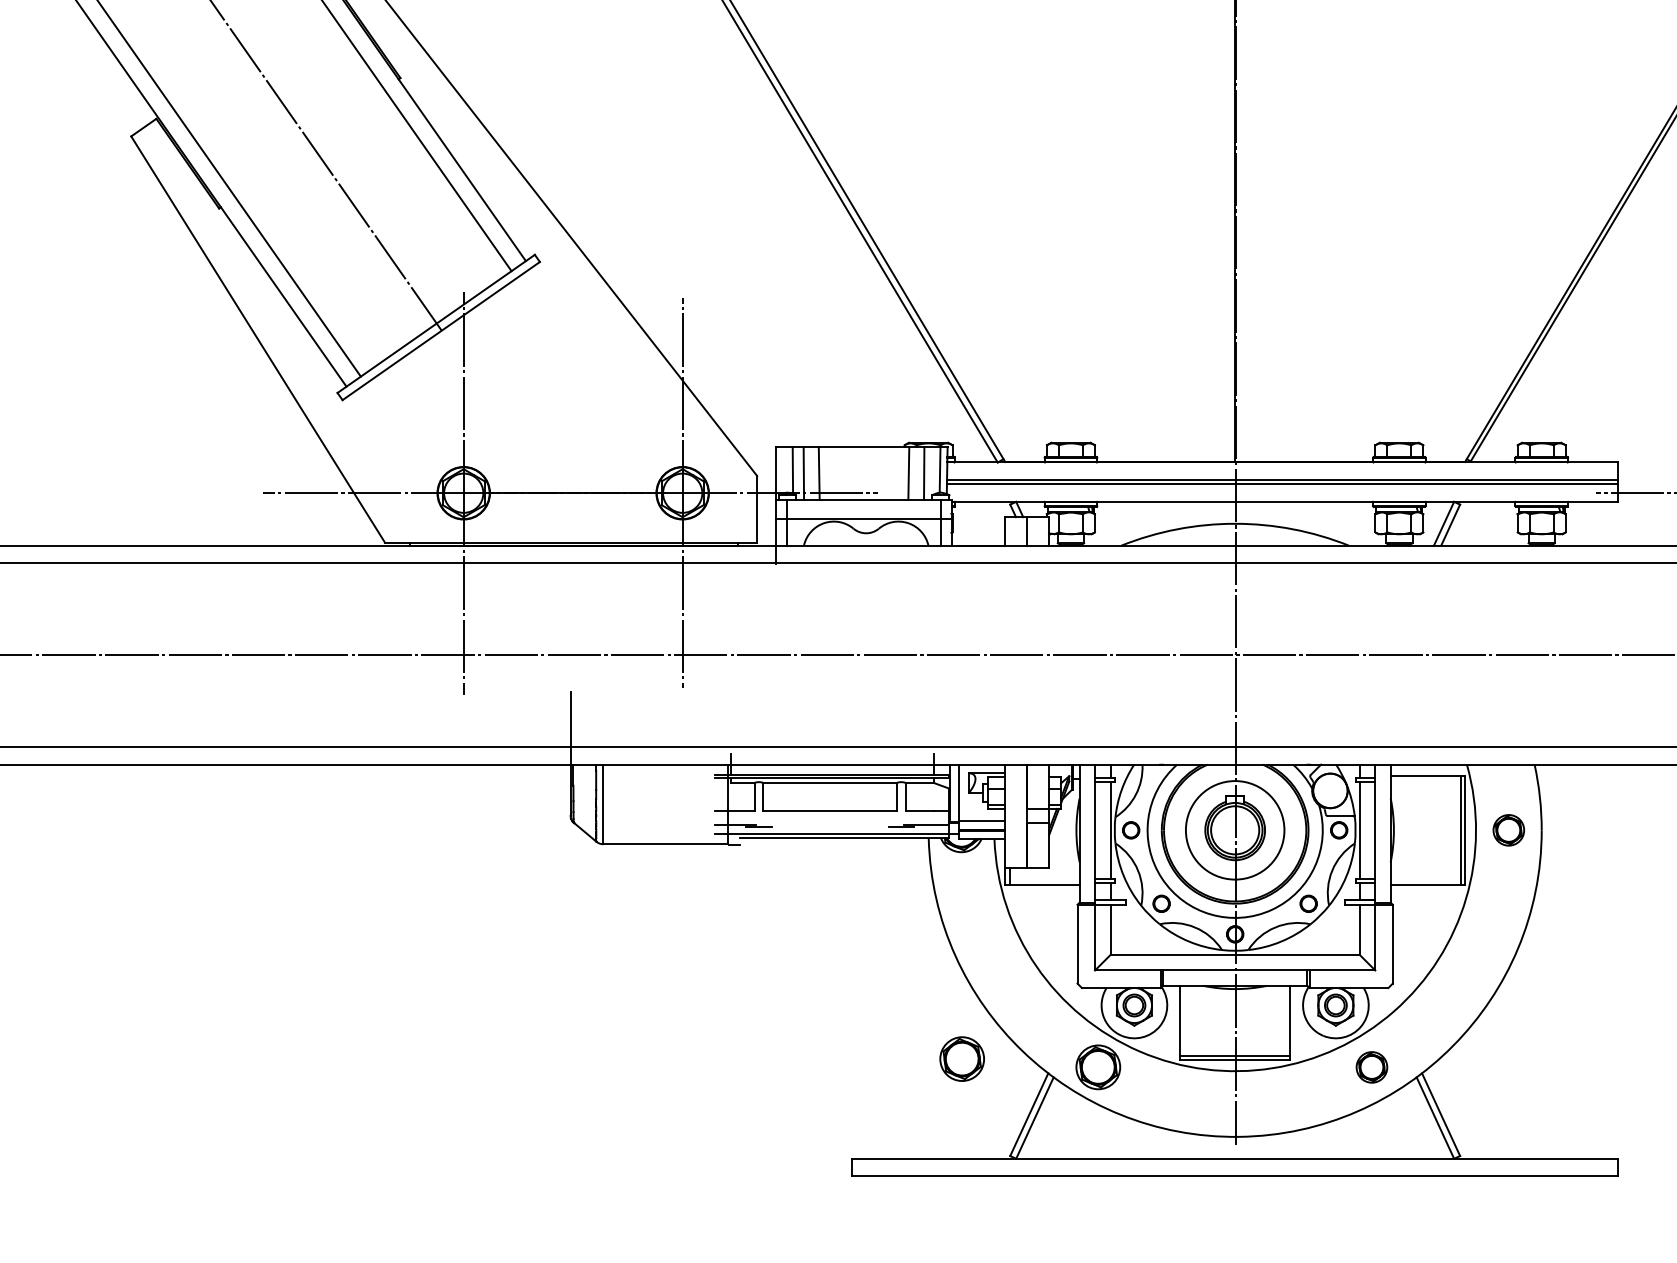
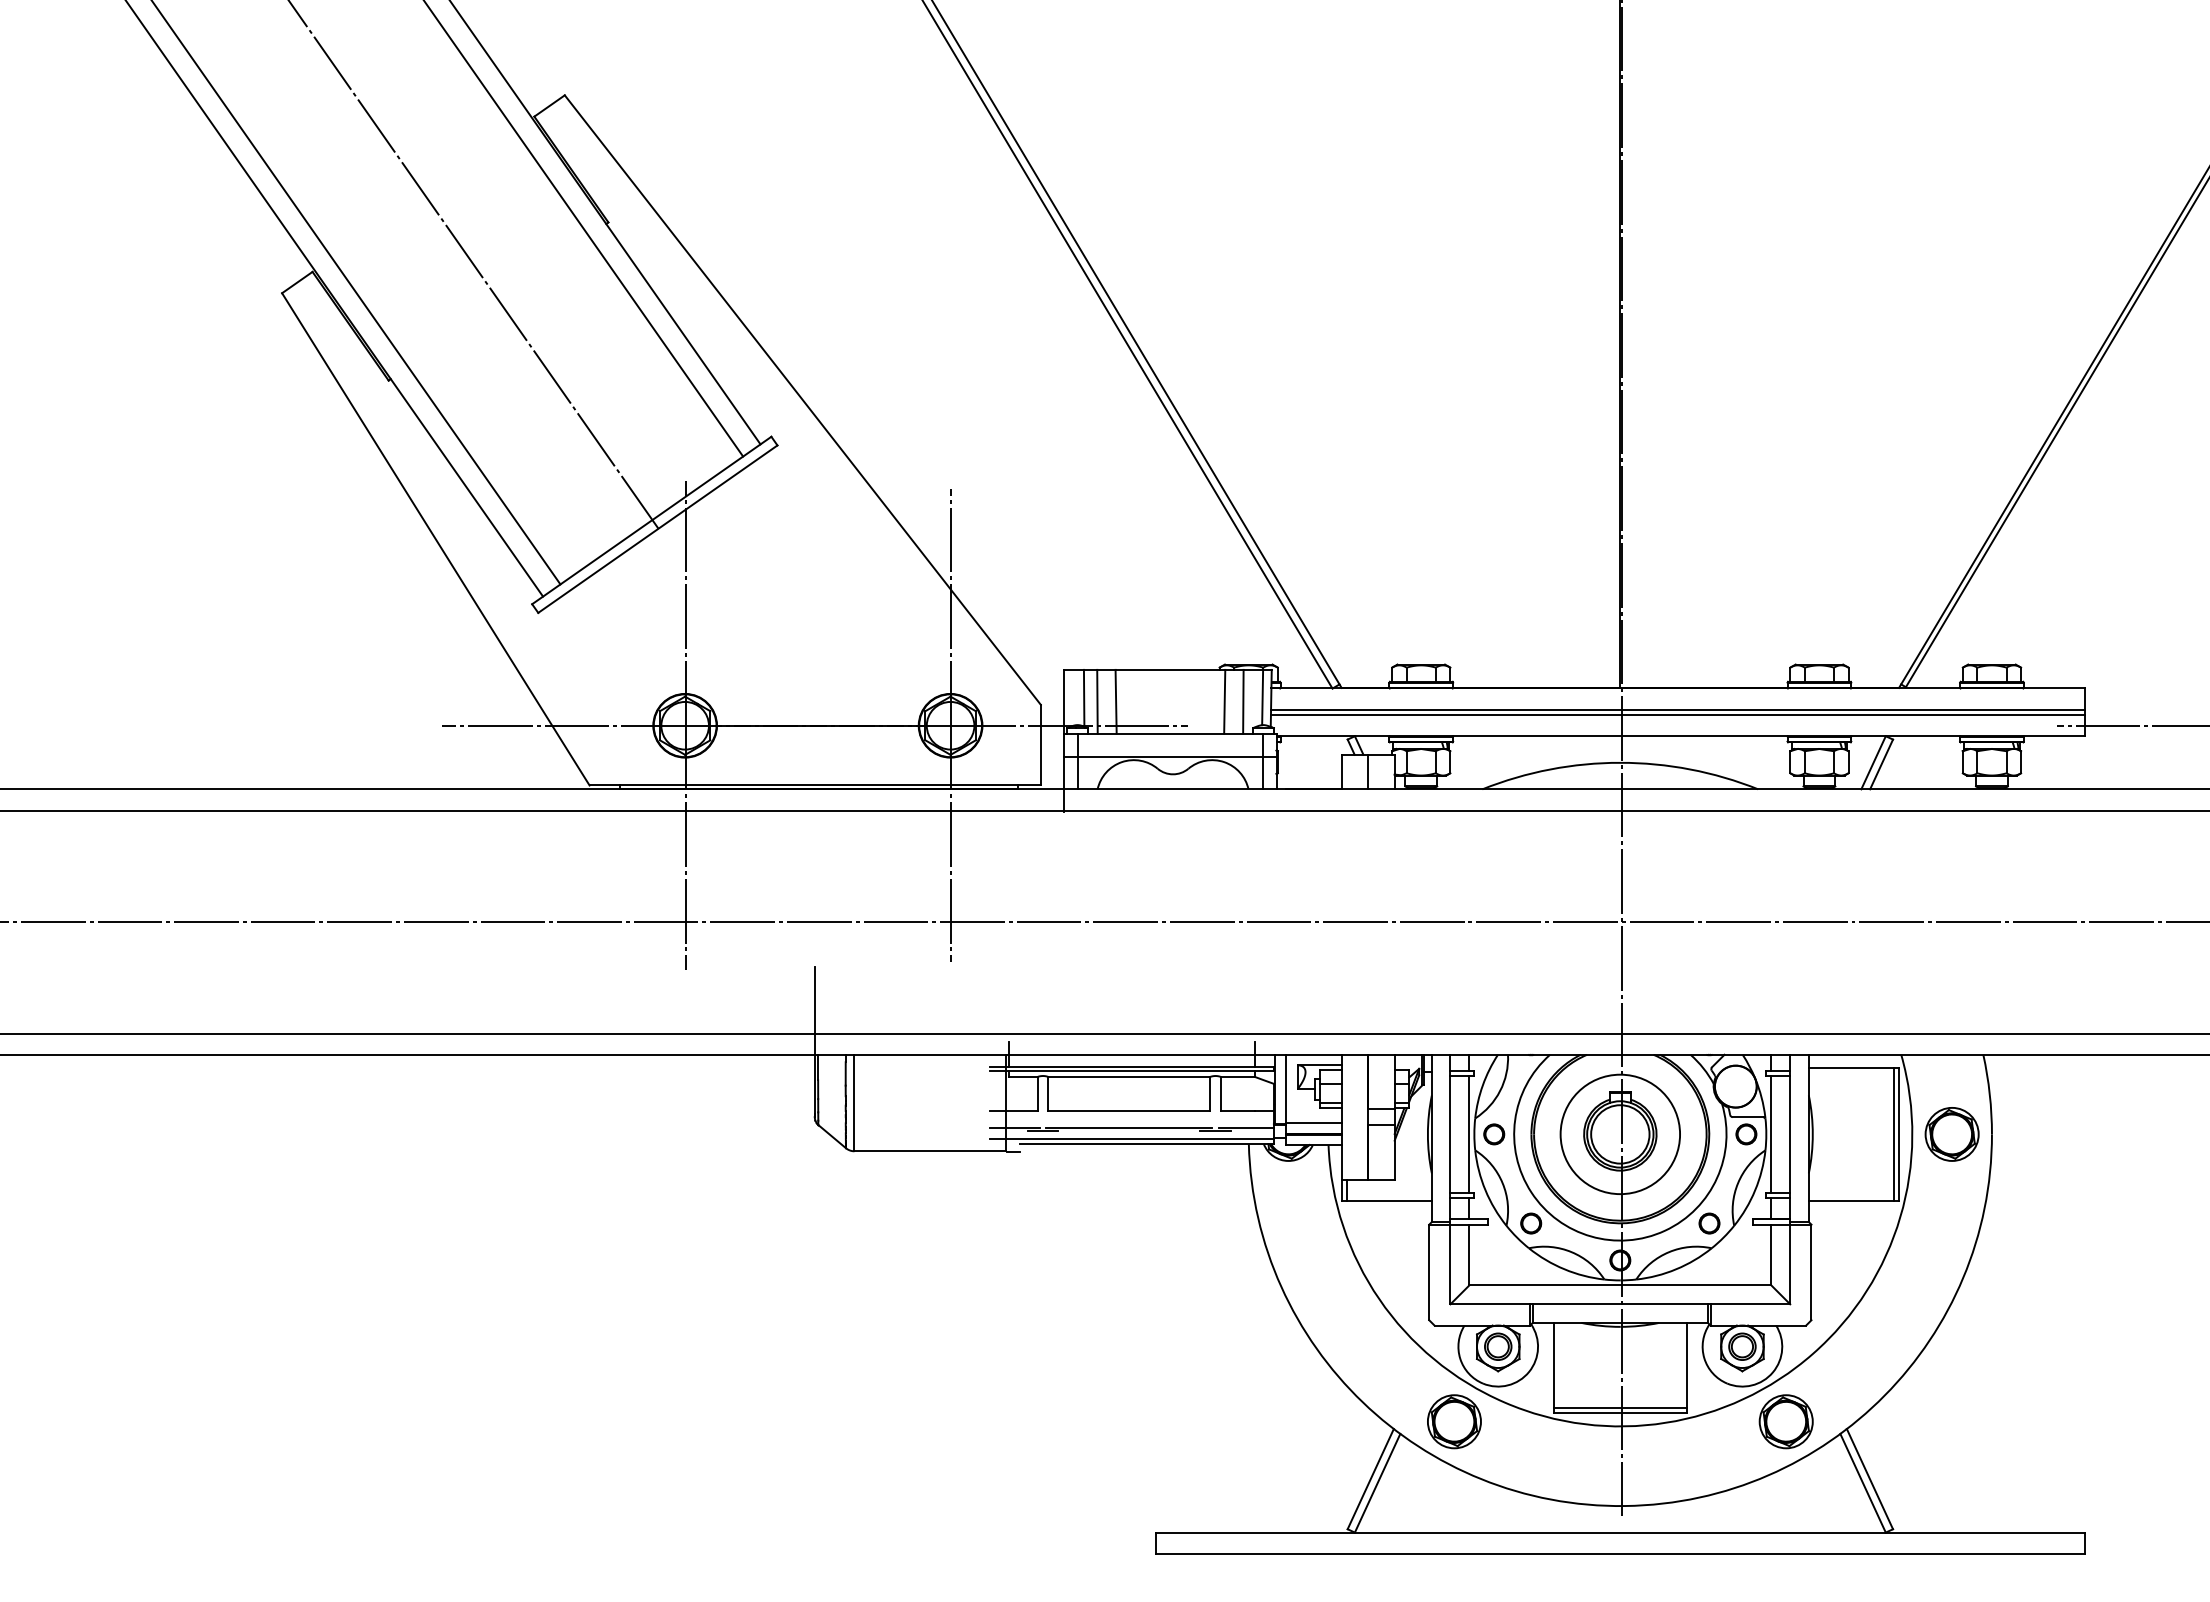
line: (830, 825) -> (1129, 1128), added
part: (1508, 830) -> (1951, 1134), size x1.43
part: (962, 1058) -> (1289, 1411), removed
part: (1371, 1067) -> (1785, 1421), size x1.43

